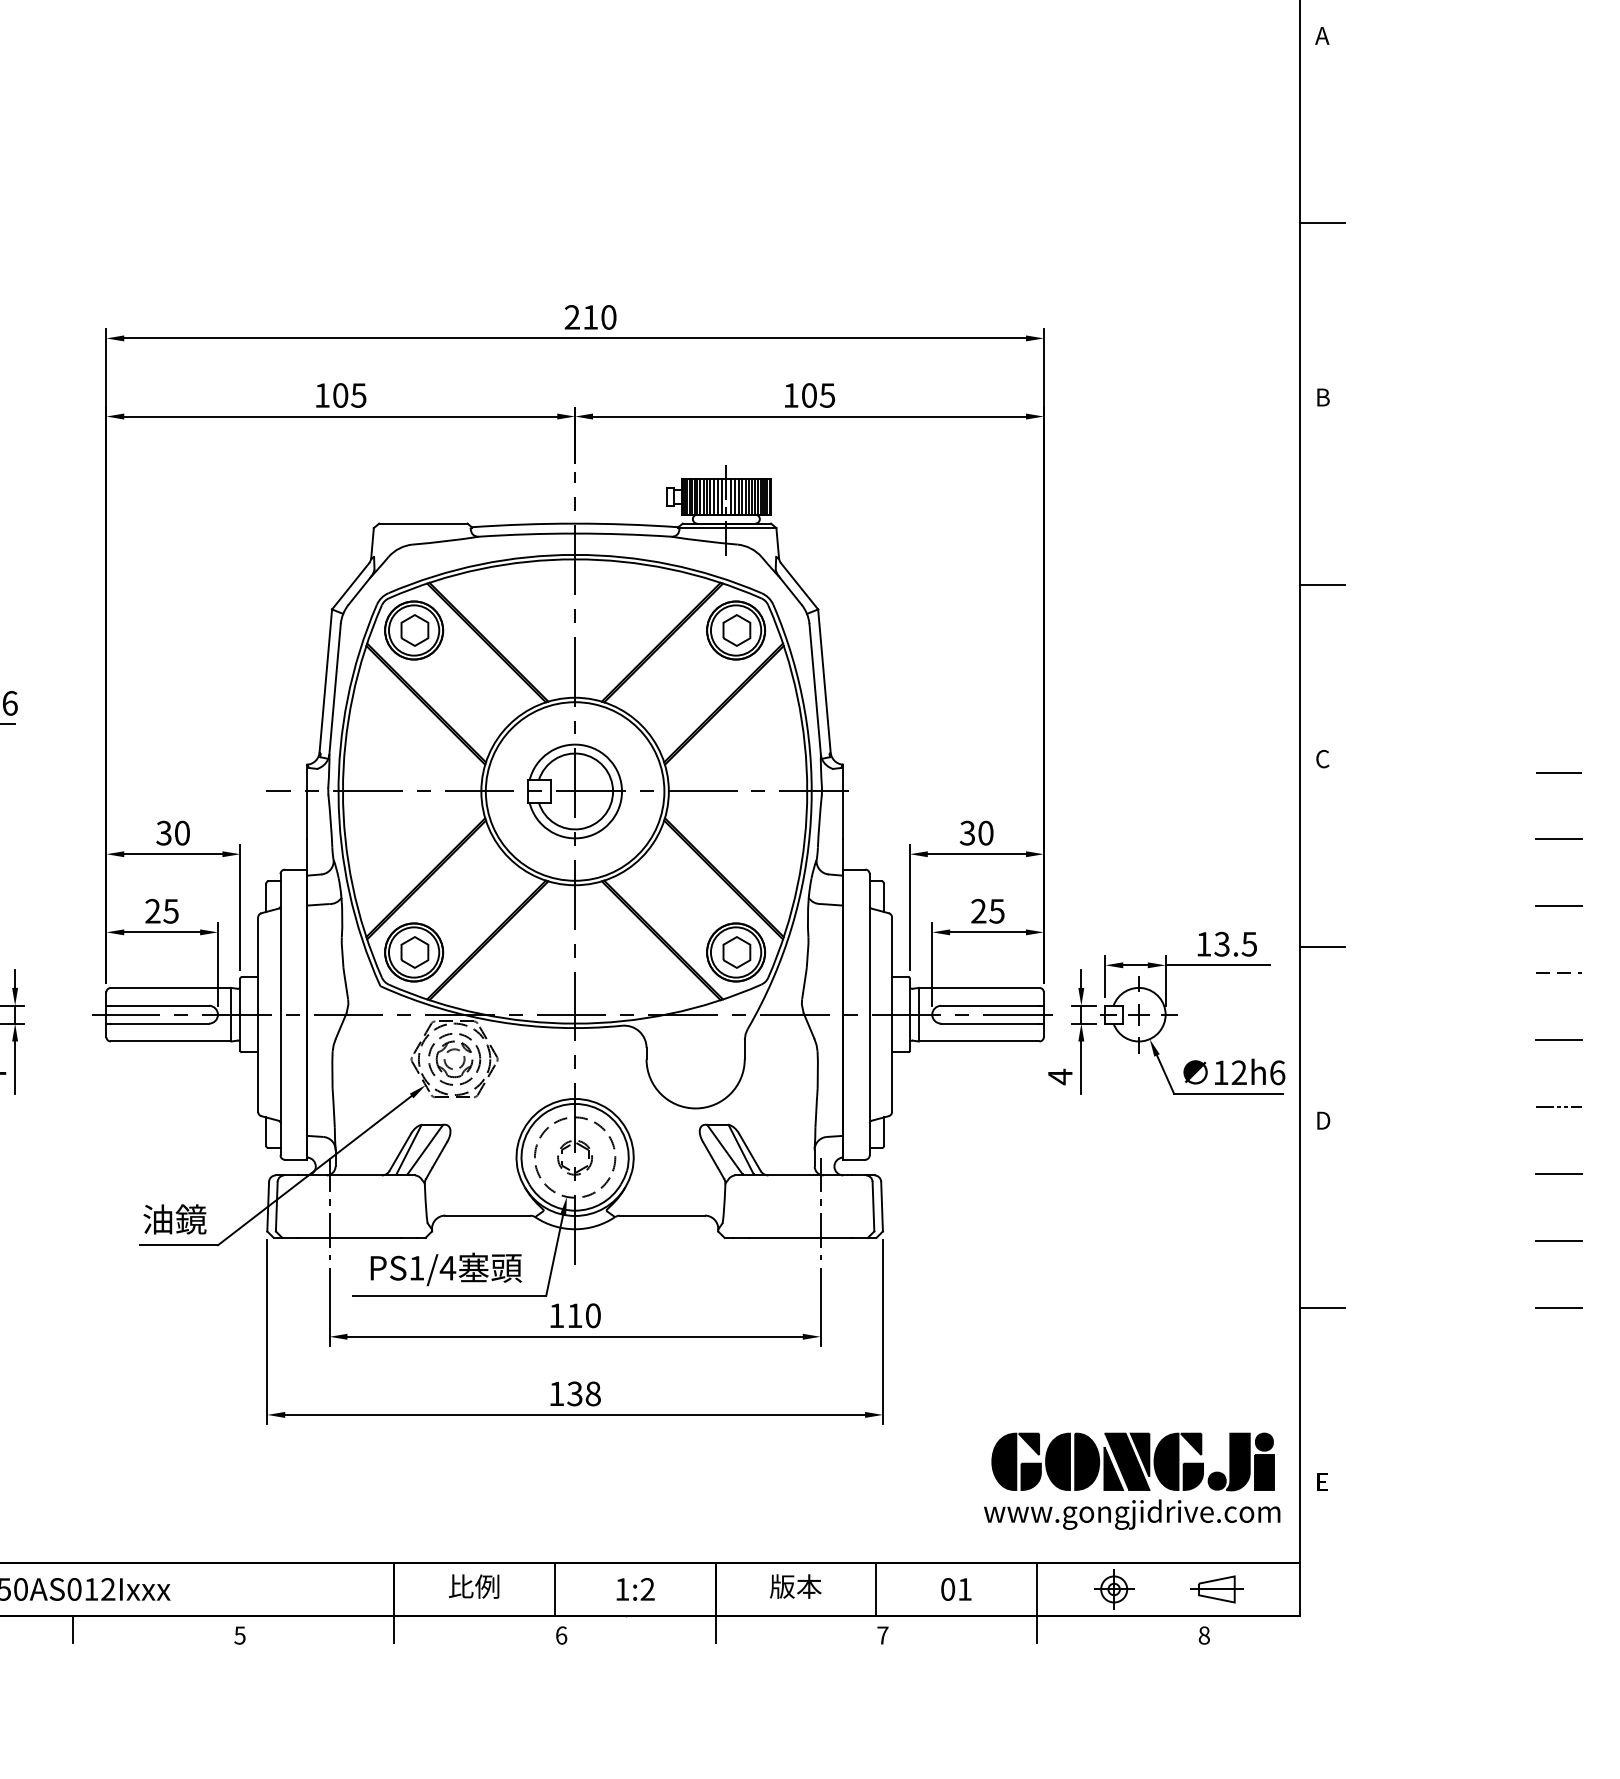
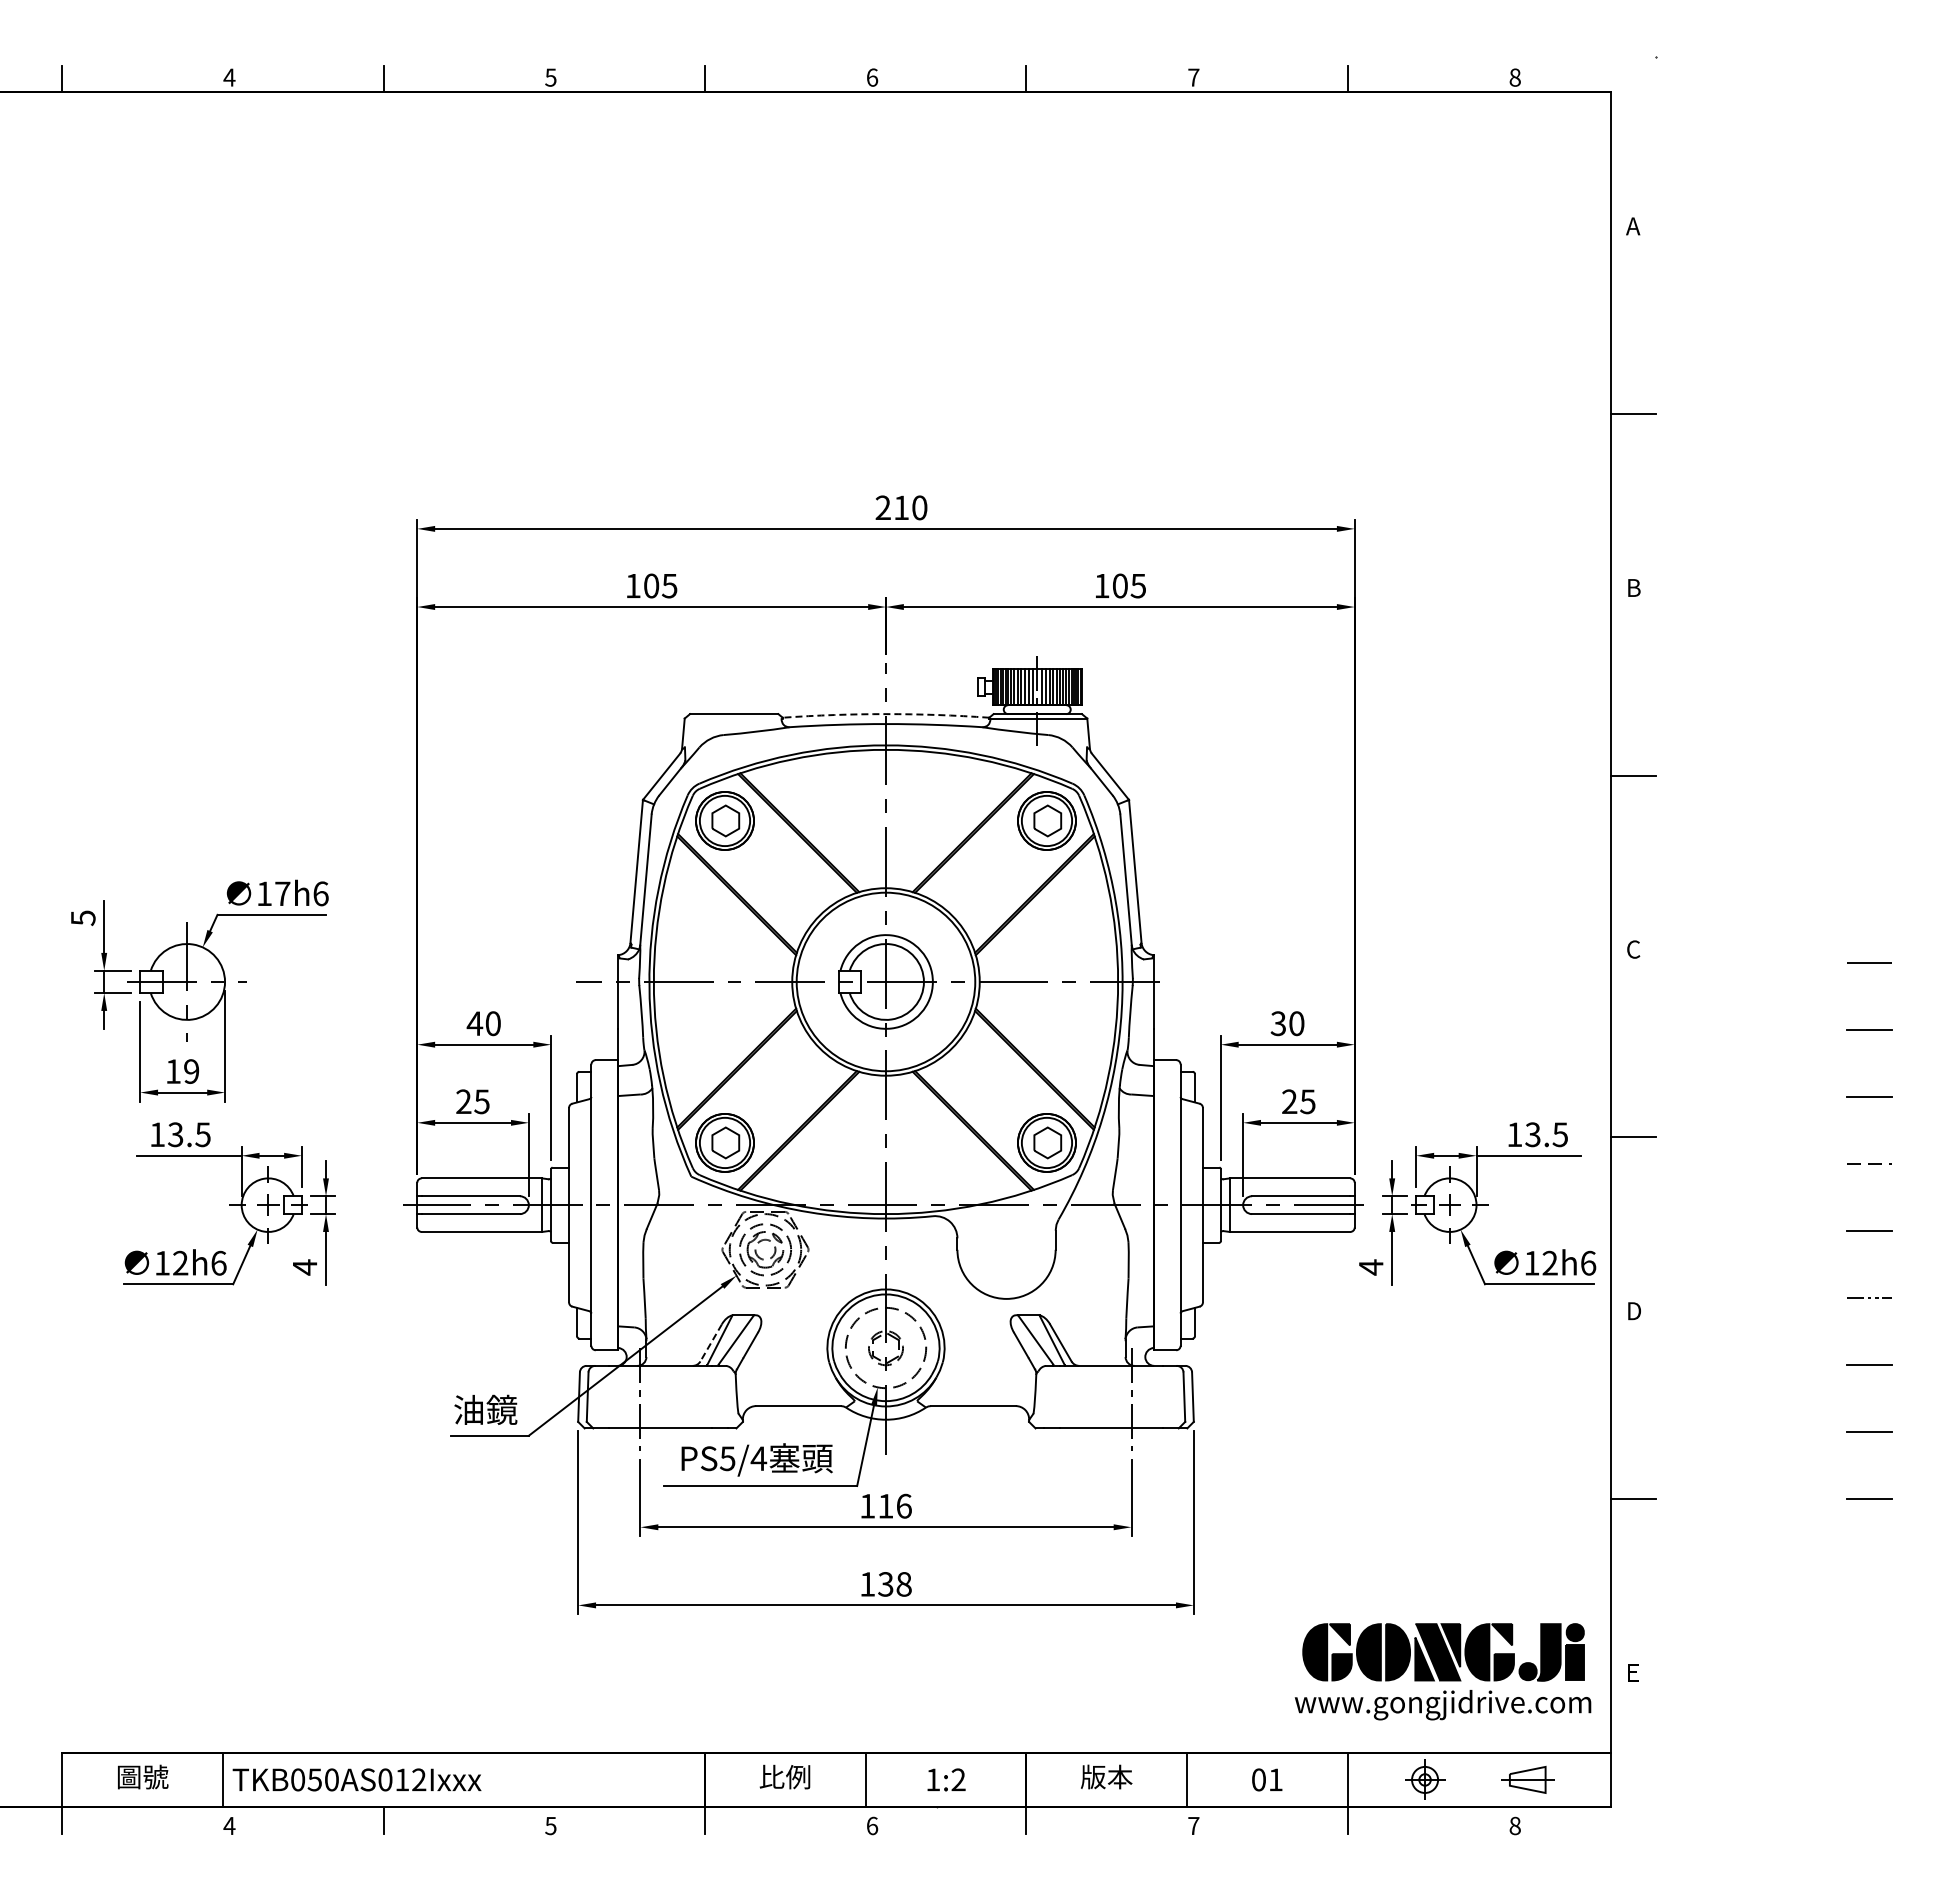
arc: (575, 524) -> (886, 714), solid -> dashed
text: (163, 833) -> (474, 1023), 30 -> 40
line: (399, 1153) -> (710, 1343), solid -> dashed
text: (416, 1268) -> (727, 1458), PS1/4 -> PS5/4
text: (592, 1315) -> (903, 1505), 110 -> 116

